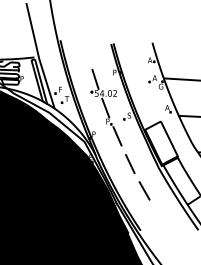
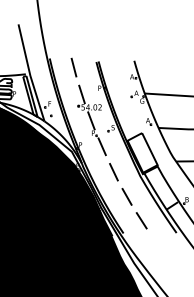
line: (86, 50) -> (73, 67), added
line: (160, 216) -> (141, 220), added

